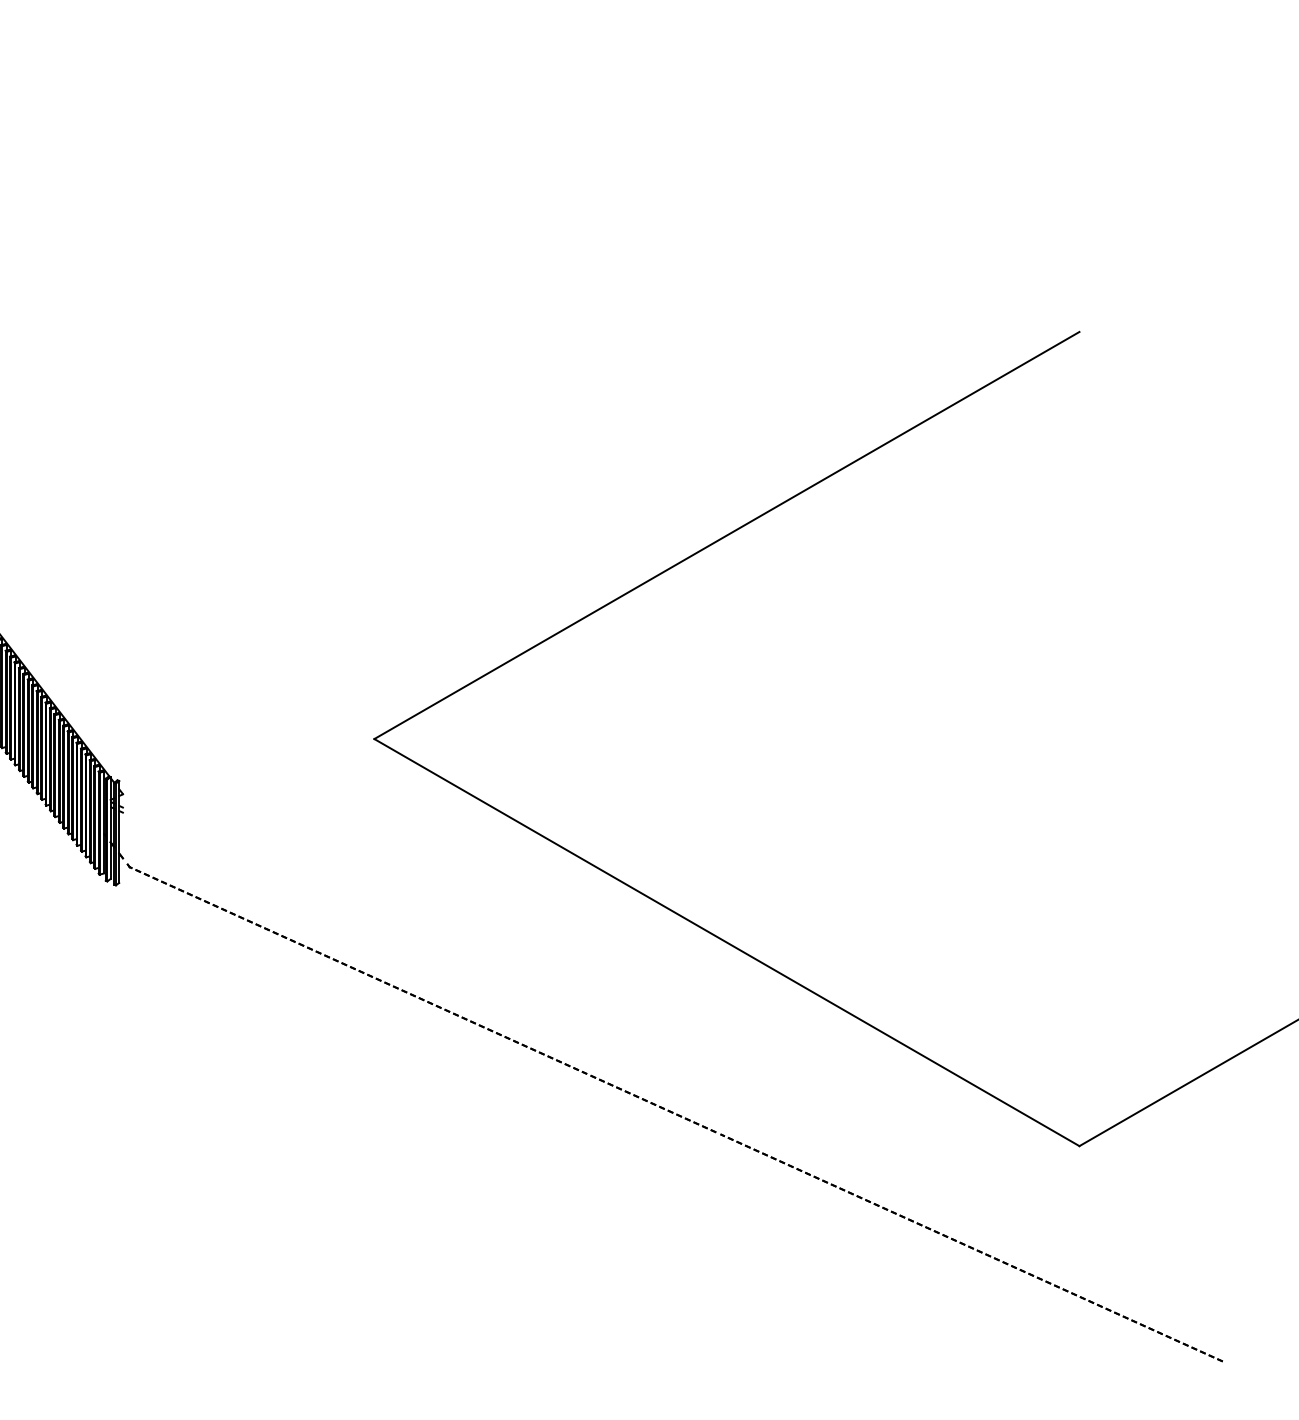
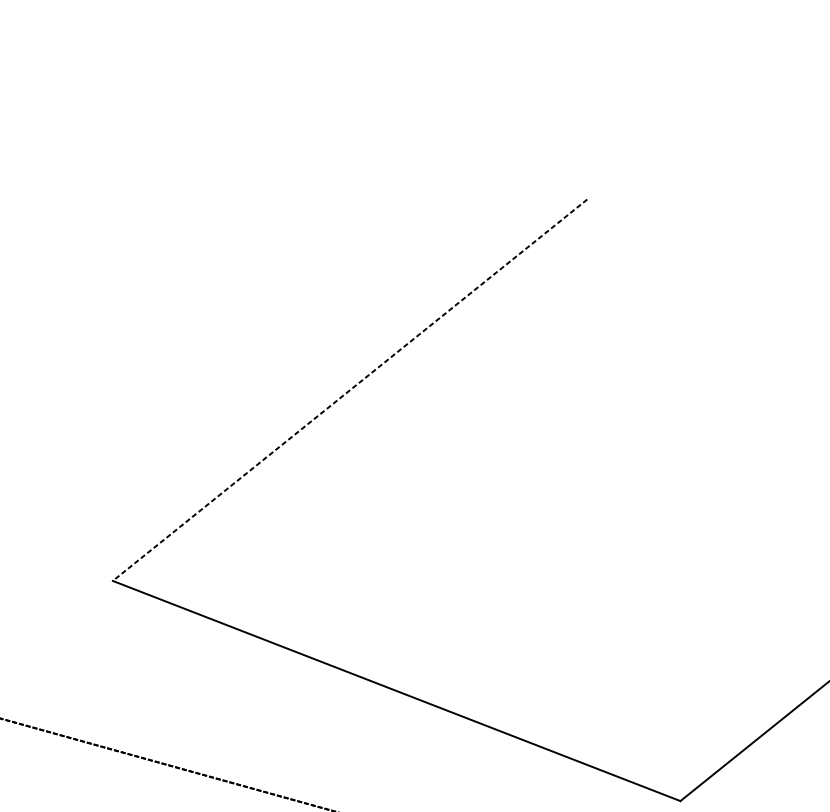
line: (726, 535) -> (349, 390), solid -> dashed

